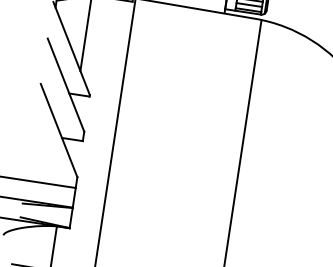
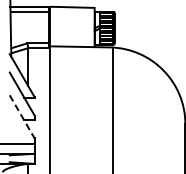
line: (59, 130) -> (22, 116), solid -> dashed

